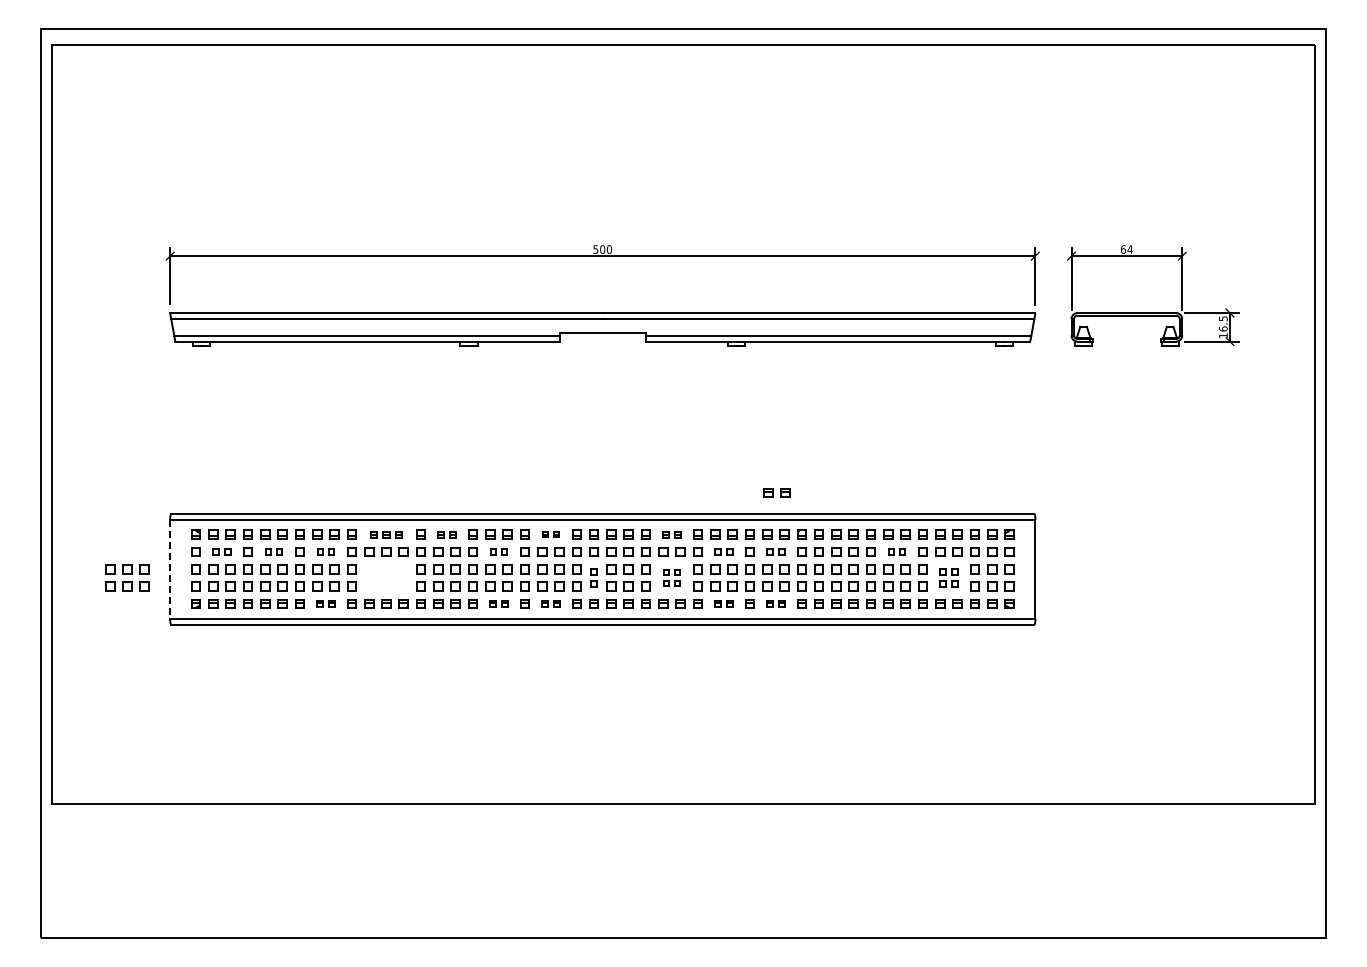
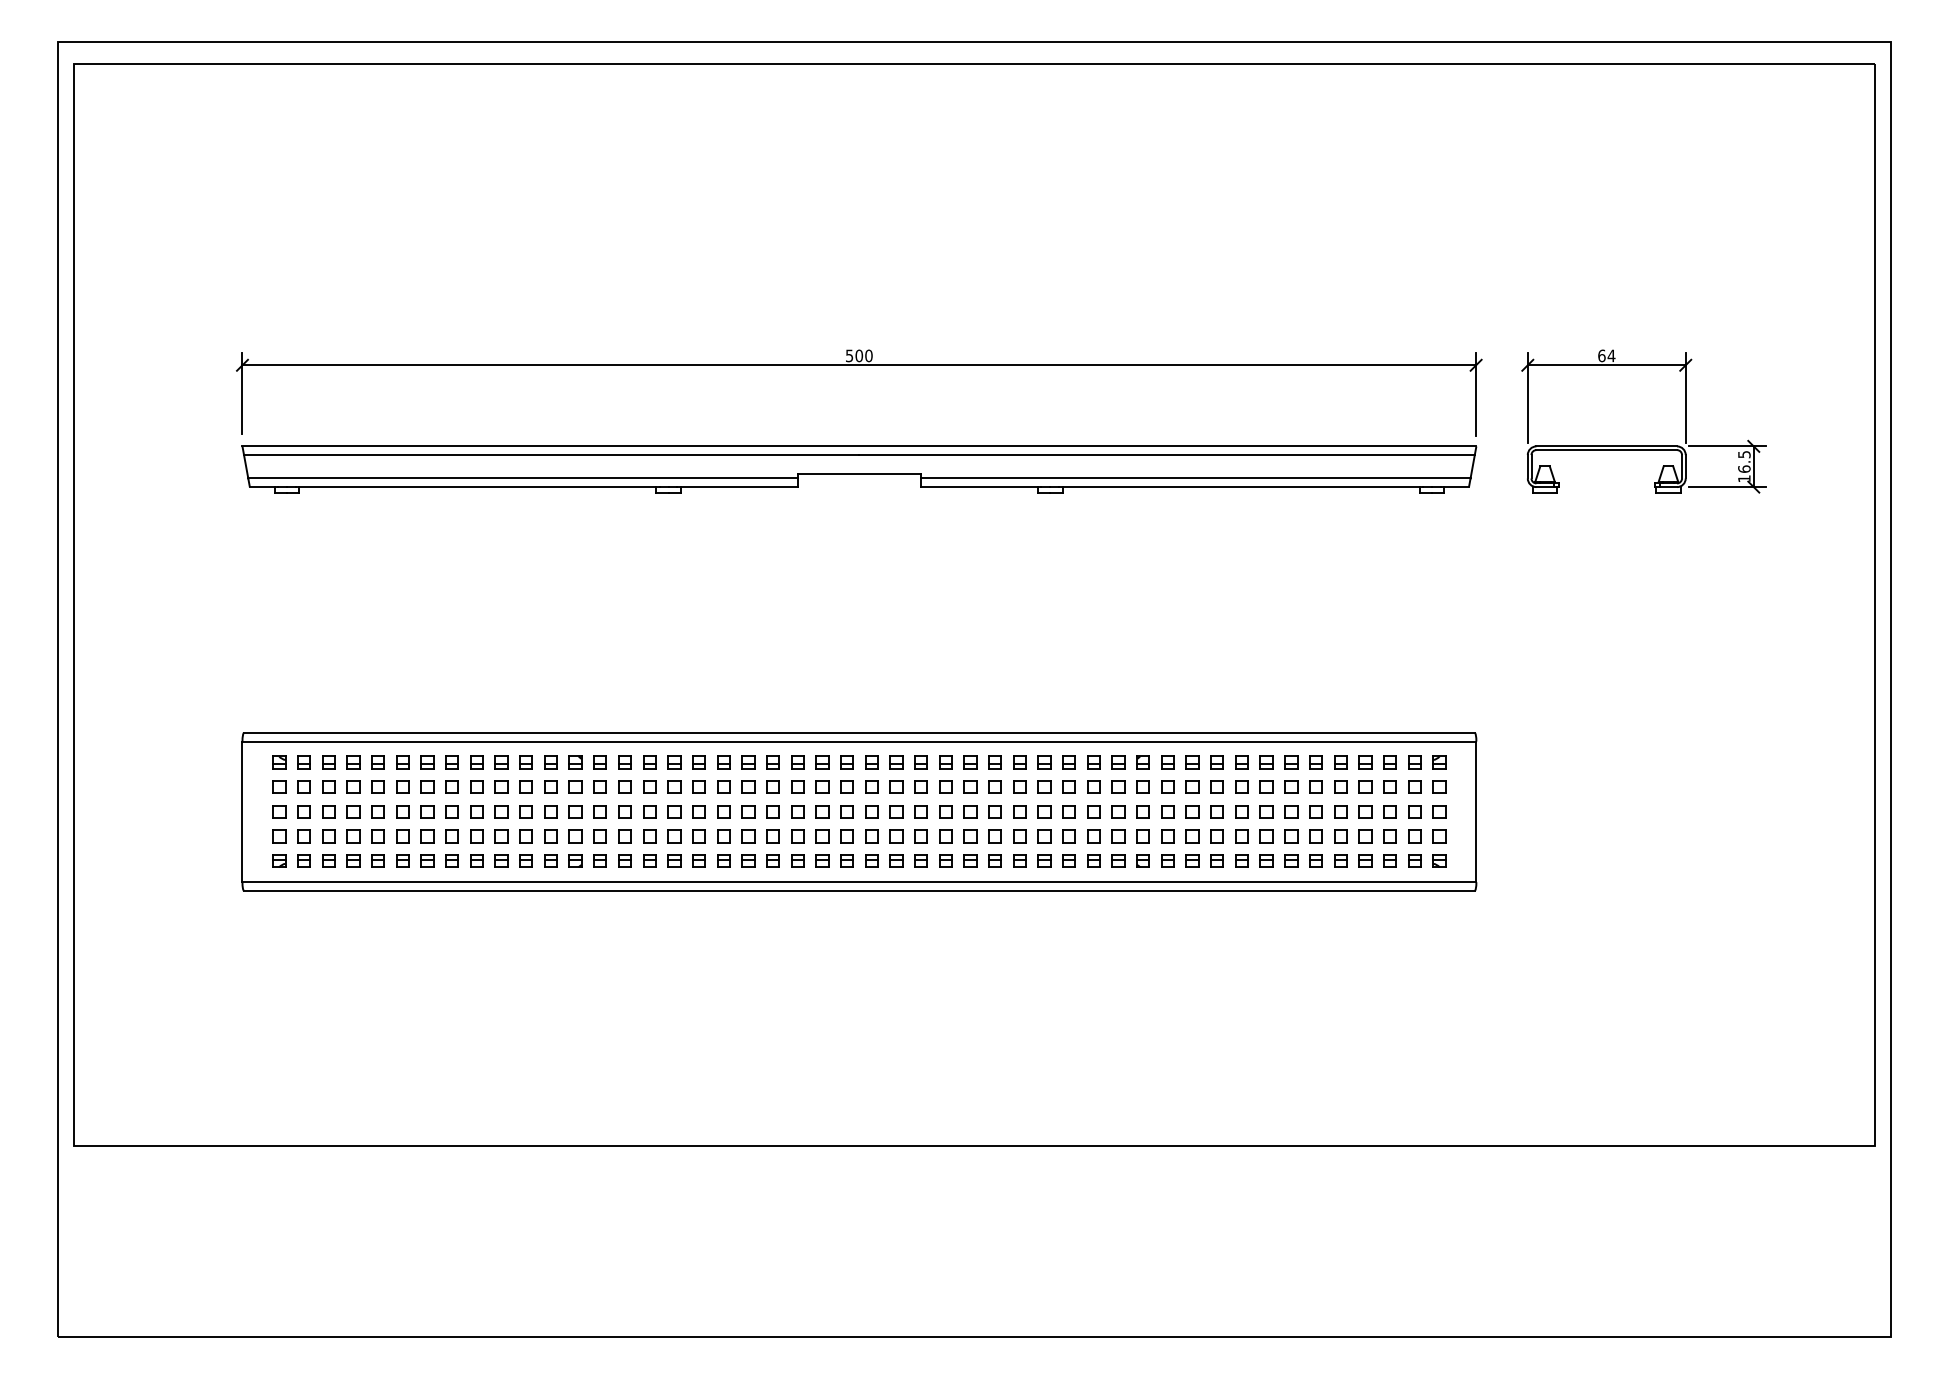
part: (776, 492) -> (1107, 702), removed
part: (386, 534) -> (550, 762), size x1.43
part: (446, 534) -> (636, 762), size x1.43
part: (550, 534) -> (784, 762), size x1.67
part: (671, 534) -> (957, 762), size x1.43
part: (221, 551) -> (315, 786), size x1.43
part: (273, 551) -> (389, 786), size x1.67
part: (325, 551) -> (463, 786), size x1.67
part: (498, 551) -> (710, 786), size x1.67
part: (723, 551) -> (1031, 786), size x1.43
part: (775, 551) -> (1105, 786), size x1.43
part: (896, 551) -> (1278, 786), size x1.67
line: (170, 569) -> (242, 812), dashed -> solid
part: (127, 577) -> (550, 823), moved
part: (593, 577) -> (846, 823), size x1.43
part: (671, 577) -> (957, 823), size x1.67
part: (948, 577) -> (1352, 823), size x1.43
part: (325, 603) -> (463, 860), size x1.43
part: (498, 603) -> (710, 860), size x1.43
part: (550, 603) -> (784, 860), size x1.43
part: (723, 603) -> (1031, 860), size x1.43
part: (775, 603) -> (1105, 860), size x1.43

